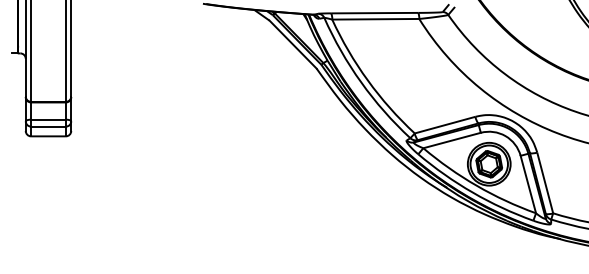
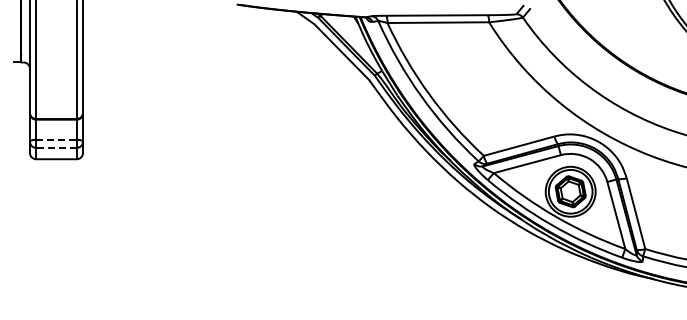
line: (48, 119) -> (56, 139), solid -> dashed
line: (48, 126) -> (56, 147), solid -> dashed

